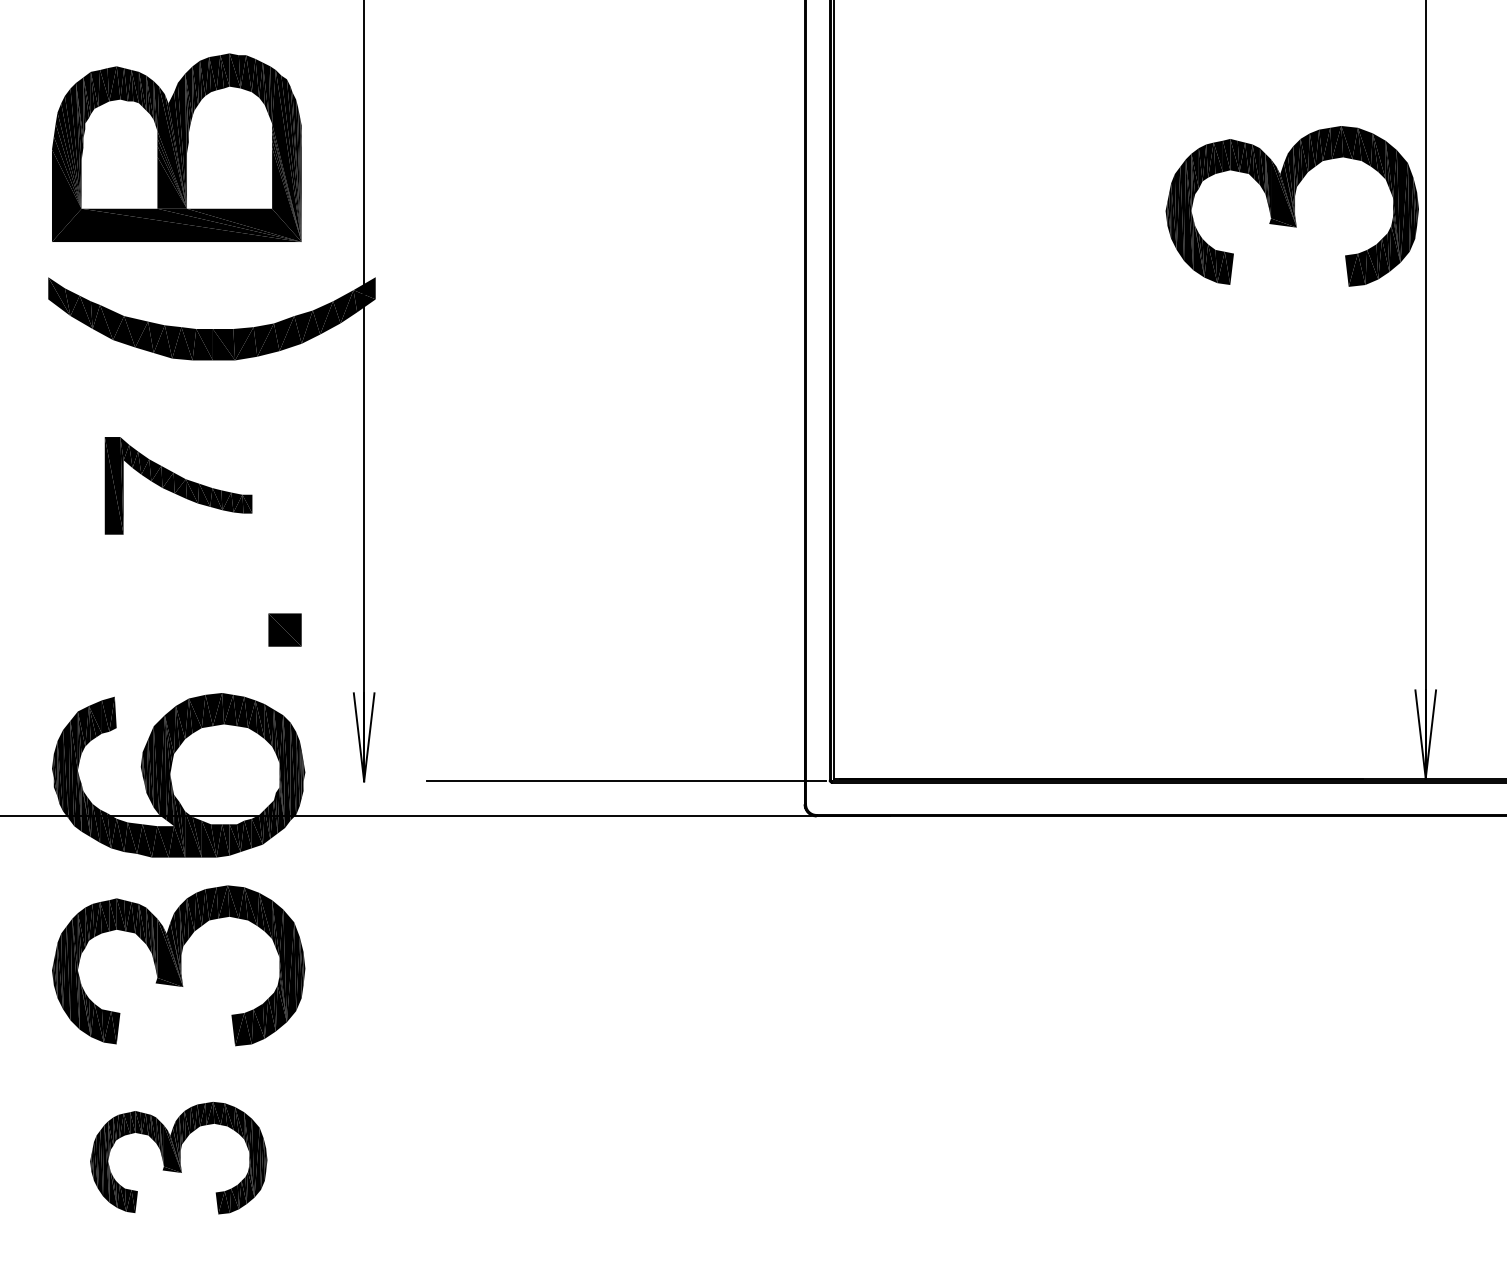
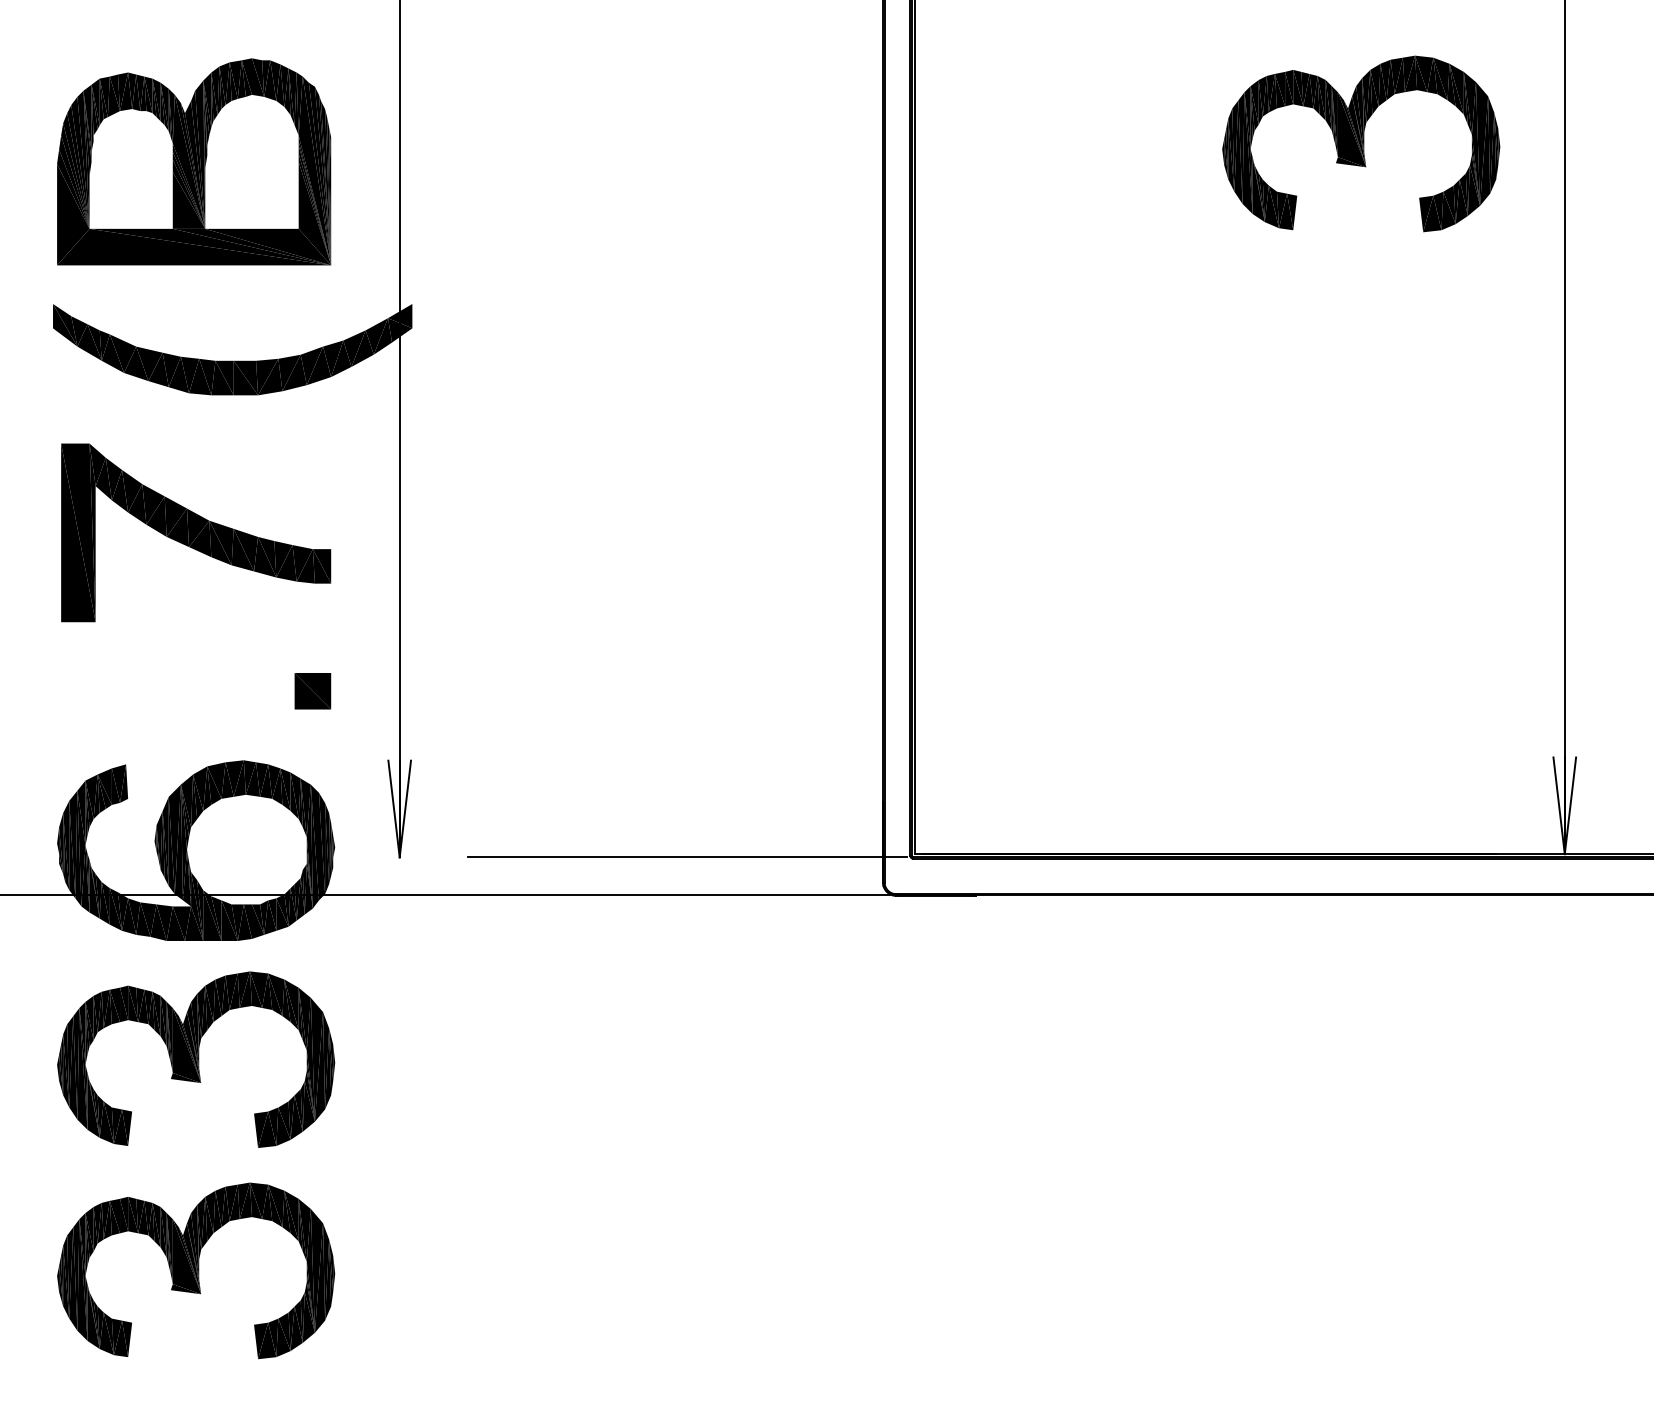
part: (1291, 206) -> (1360, 144), moved
part: (178, 485) -> (195, 532), size x1.67
part: (178, 1157) -> (195, 1270), size x1.43

